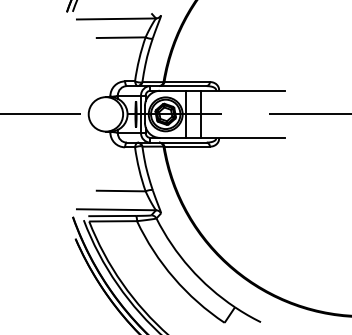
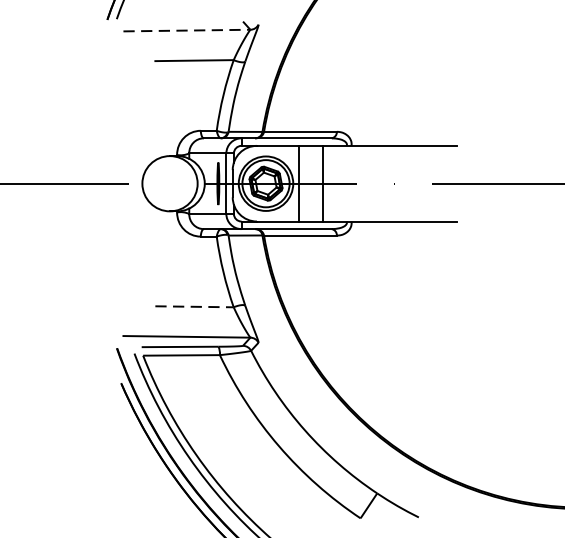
line: (116, 18) -> (186, 29), solid -> dashed
line: (121, 191) -> (195, 307), solid -> dashed

